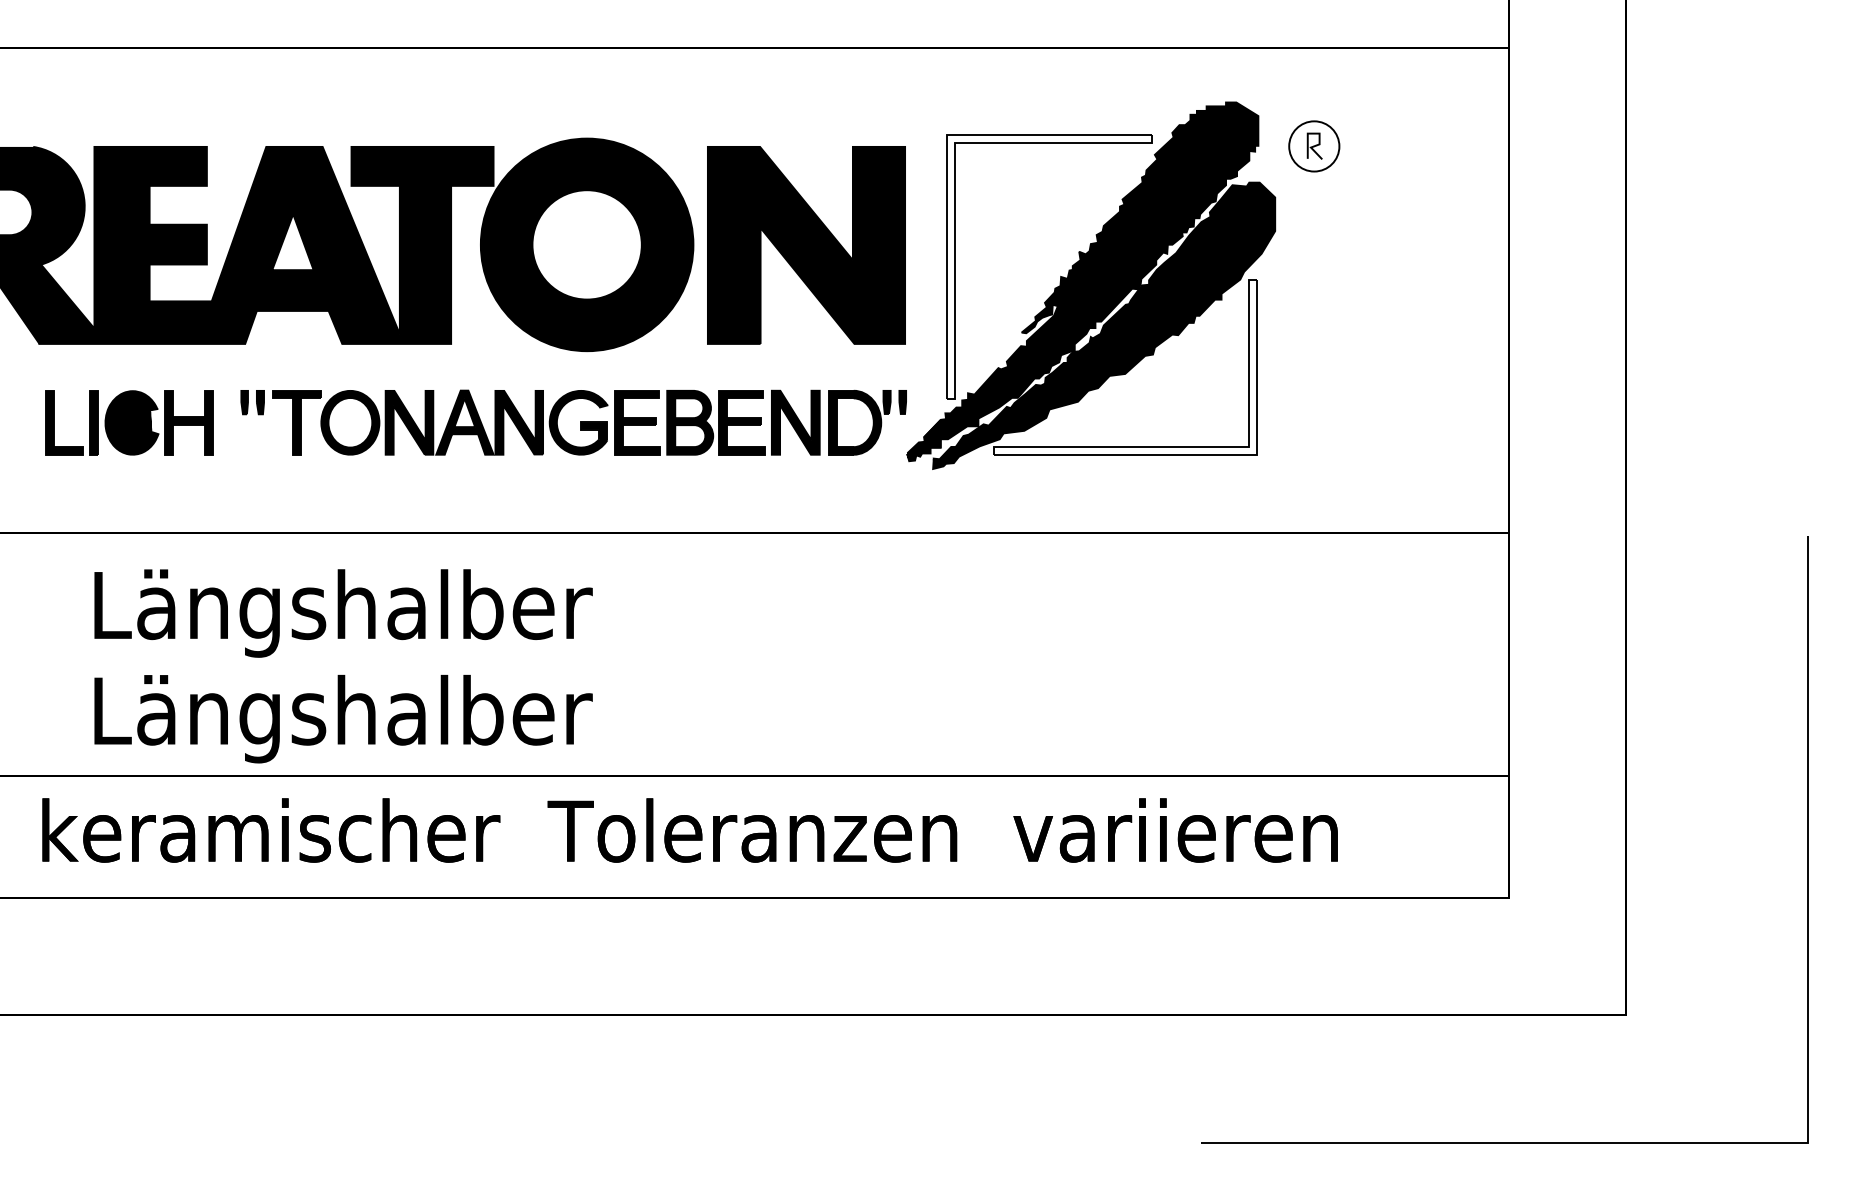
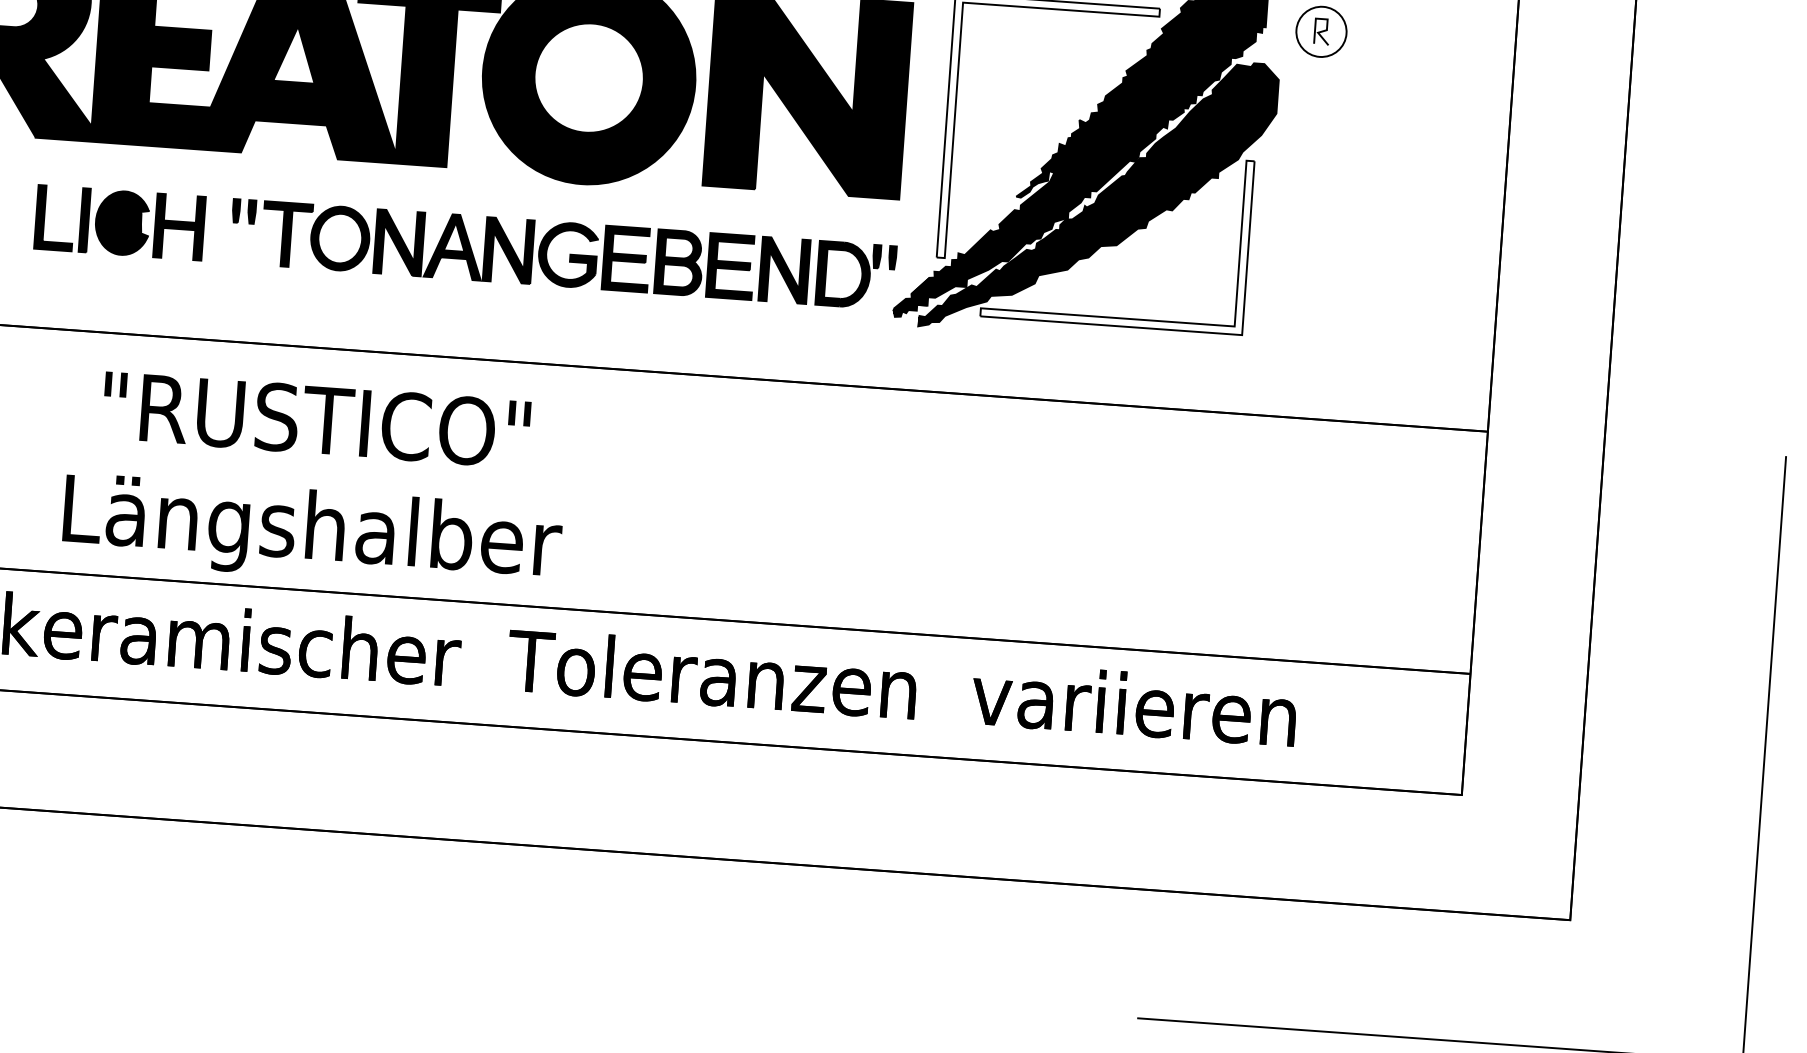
text: (343, 613) -> (319, 428), Längshalber -> "RUSTICO"

